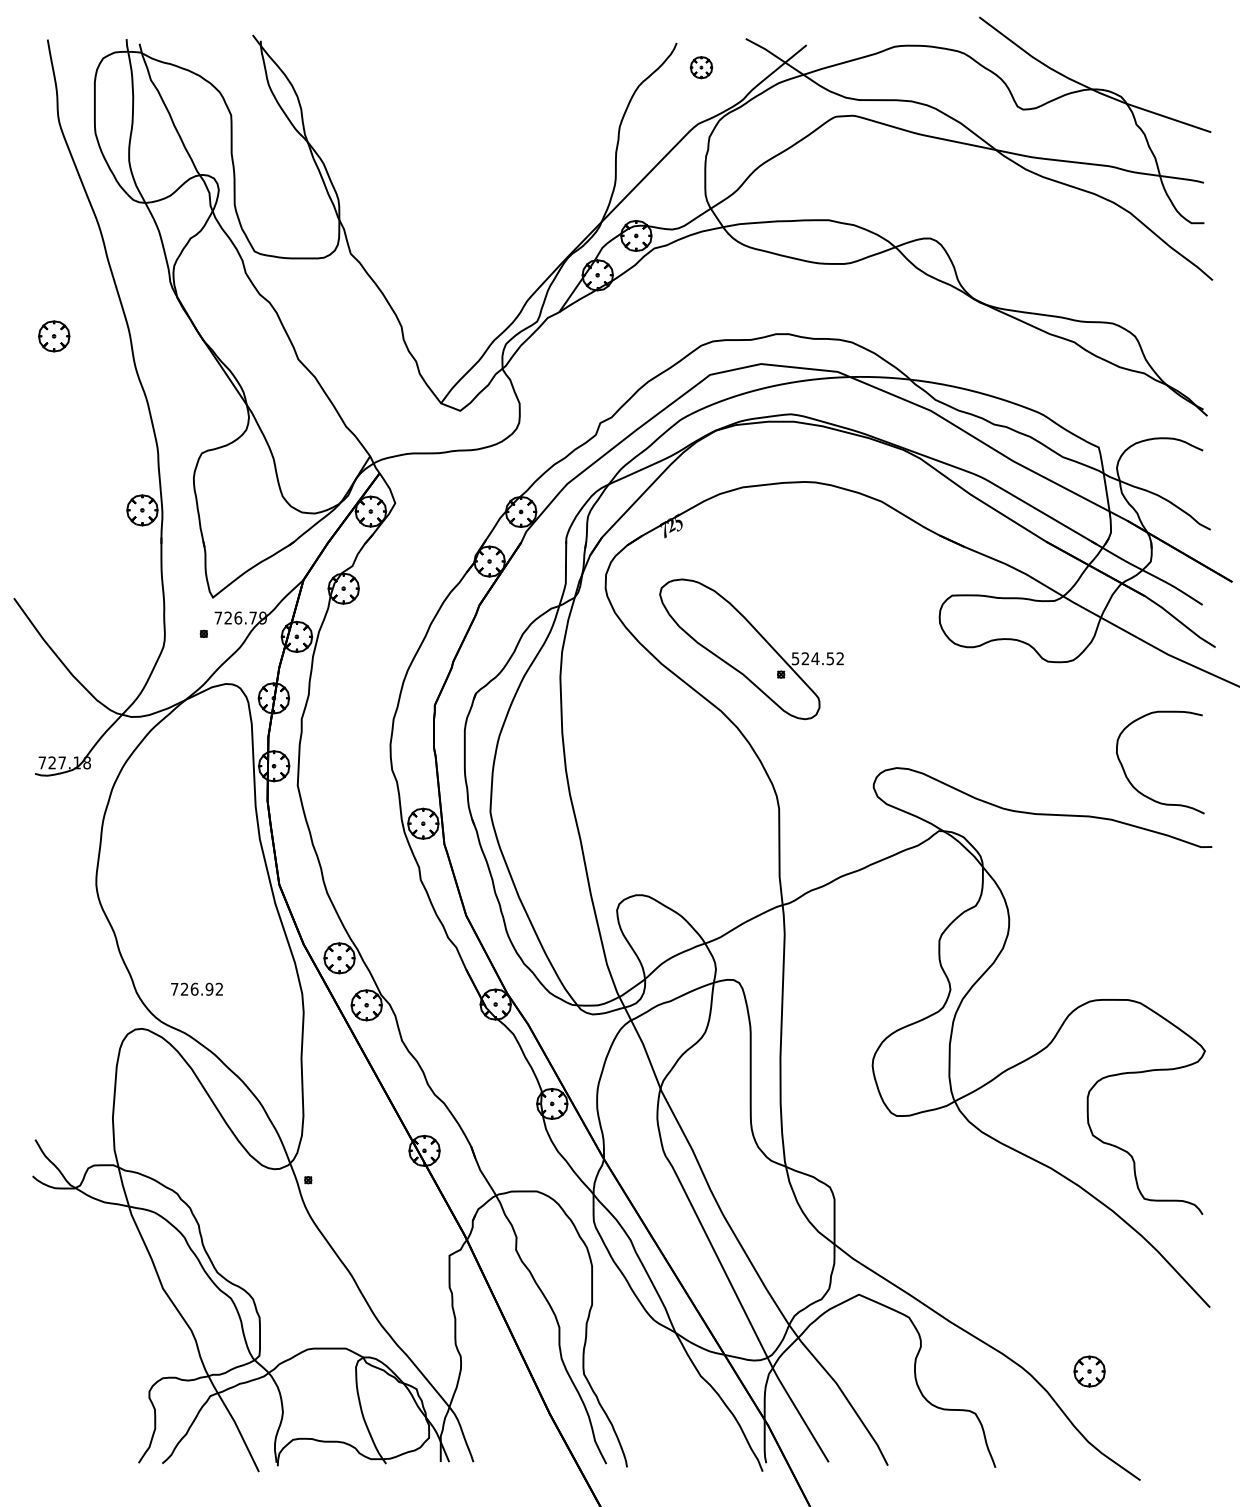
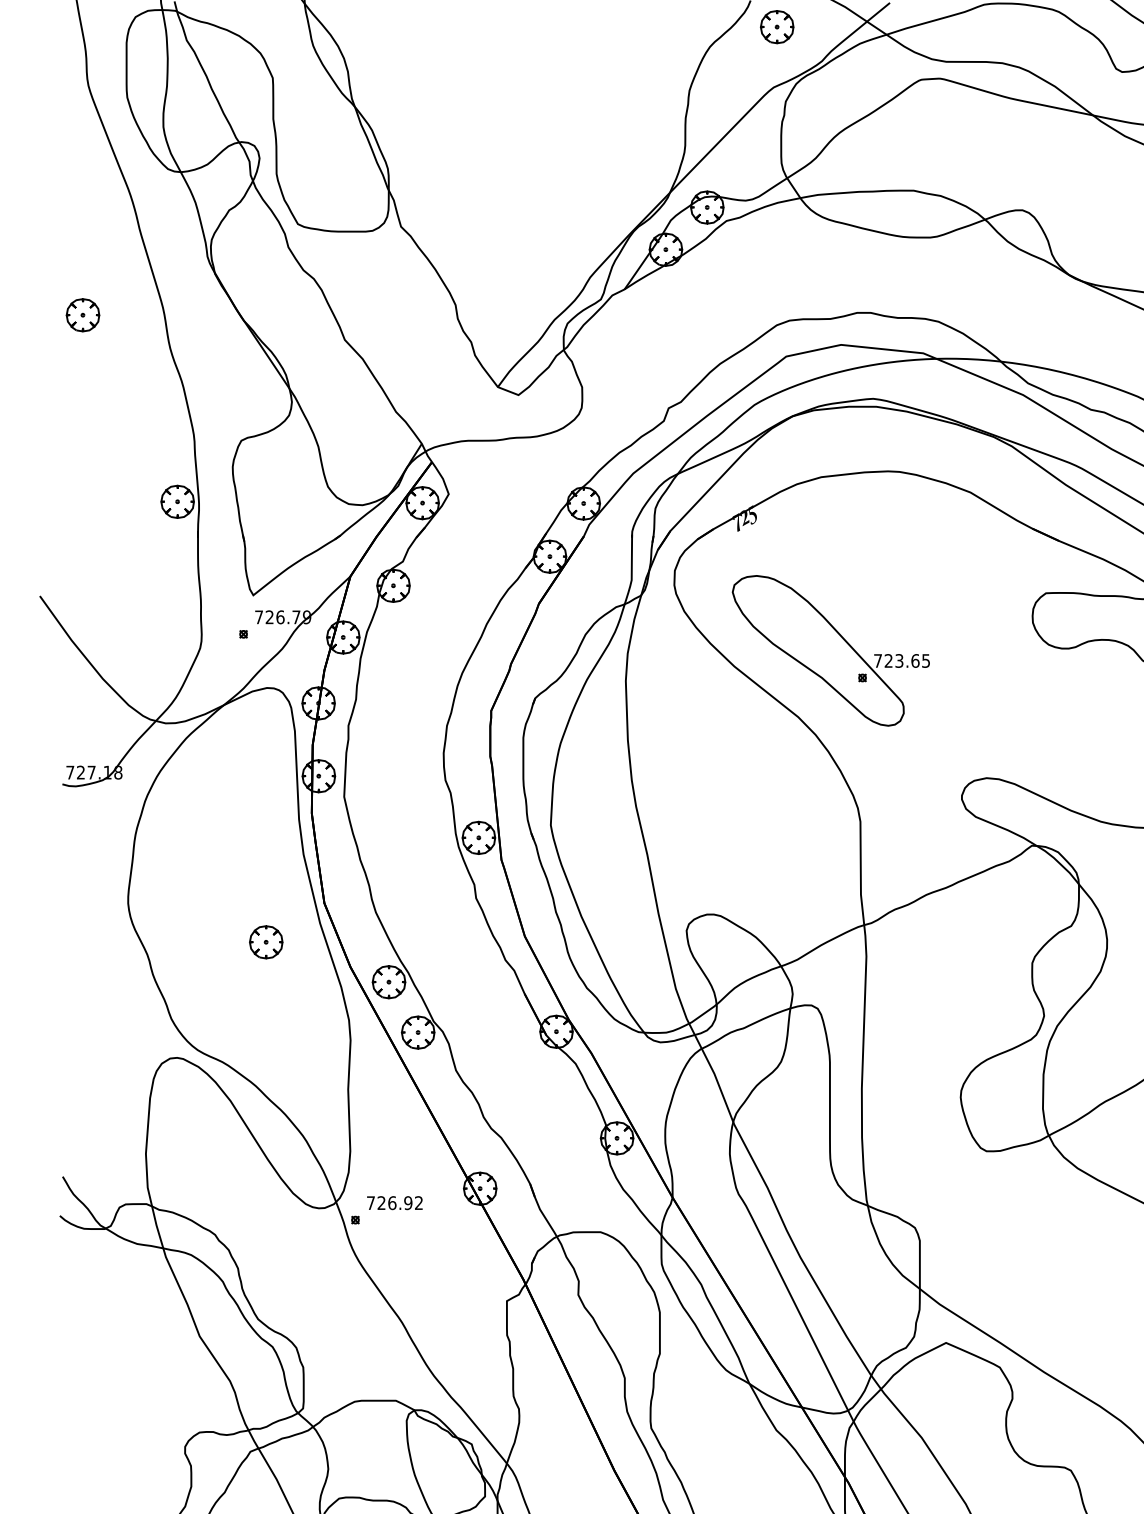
part: (701, 67) -> (777, 26), size x1.43
text: (817, 658) -> (901, 660), 524.52 -> 723.65
part: (224, 921) -> (265, 942), added
text: (196, 988) -> (394, 1202), moved

